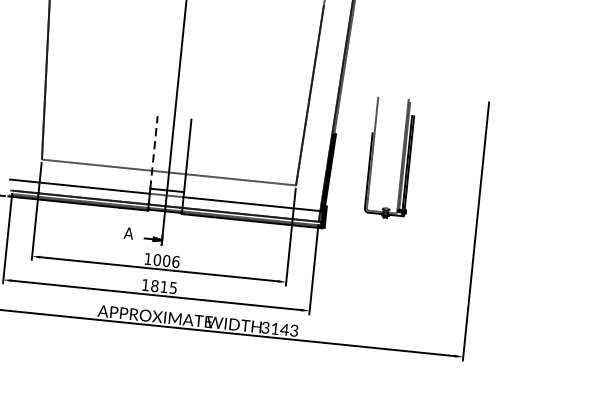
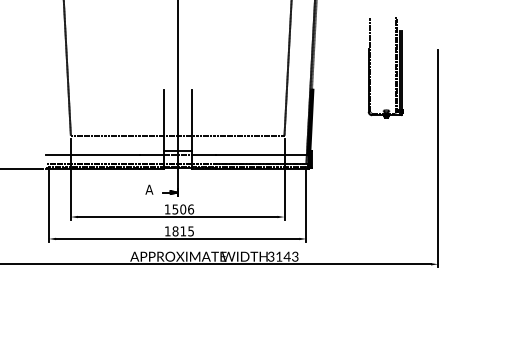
line: (154, 151) -> (163, 119), dashed -> solid
part: (402, 158) -> (395, 67), moved
text: (157, 260) -> (175, 209), 1006 -> 1506

